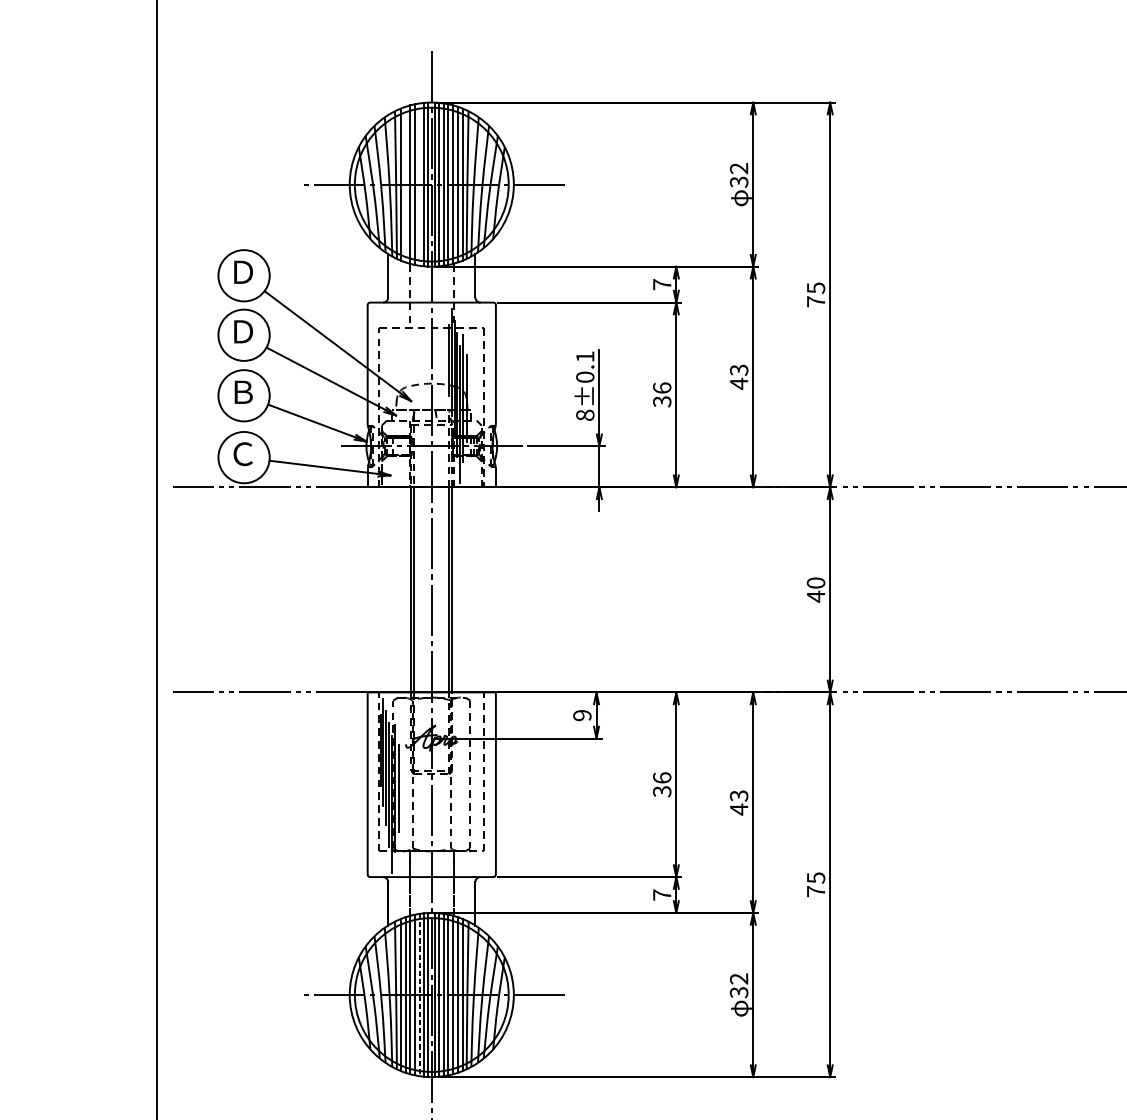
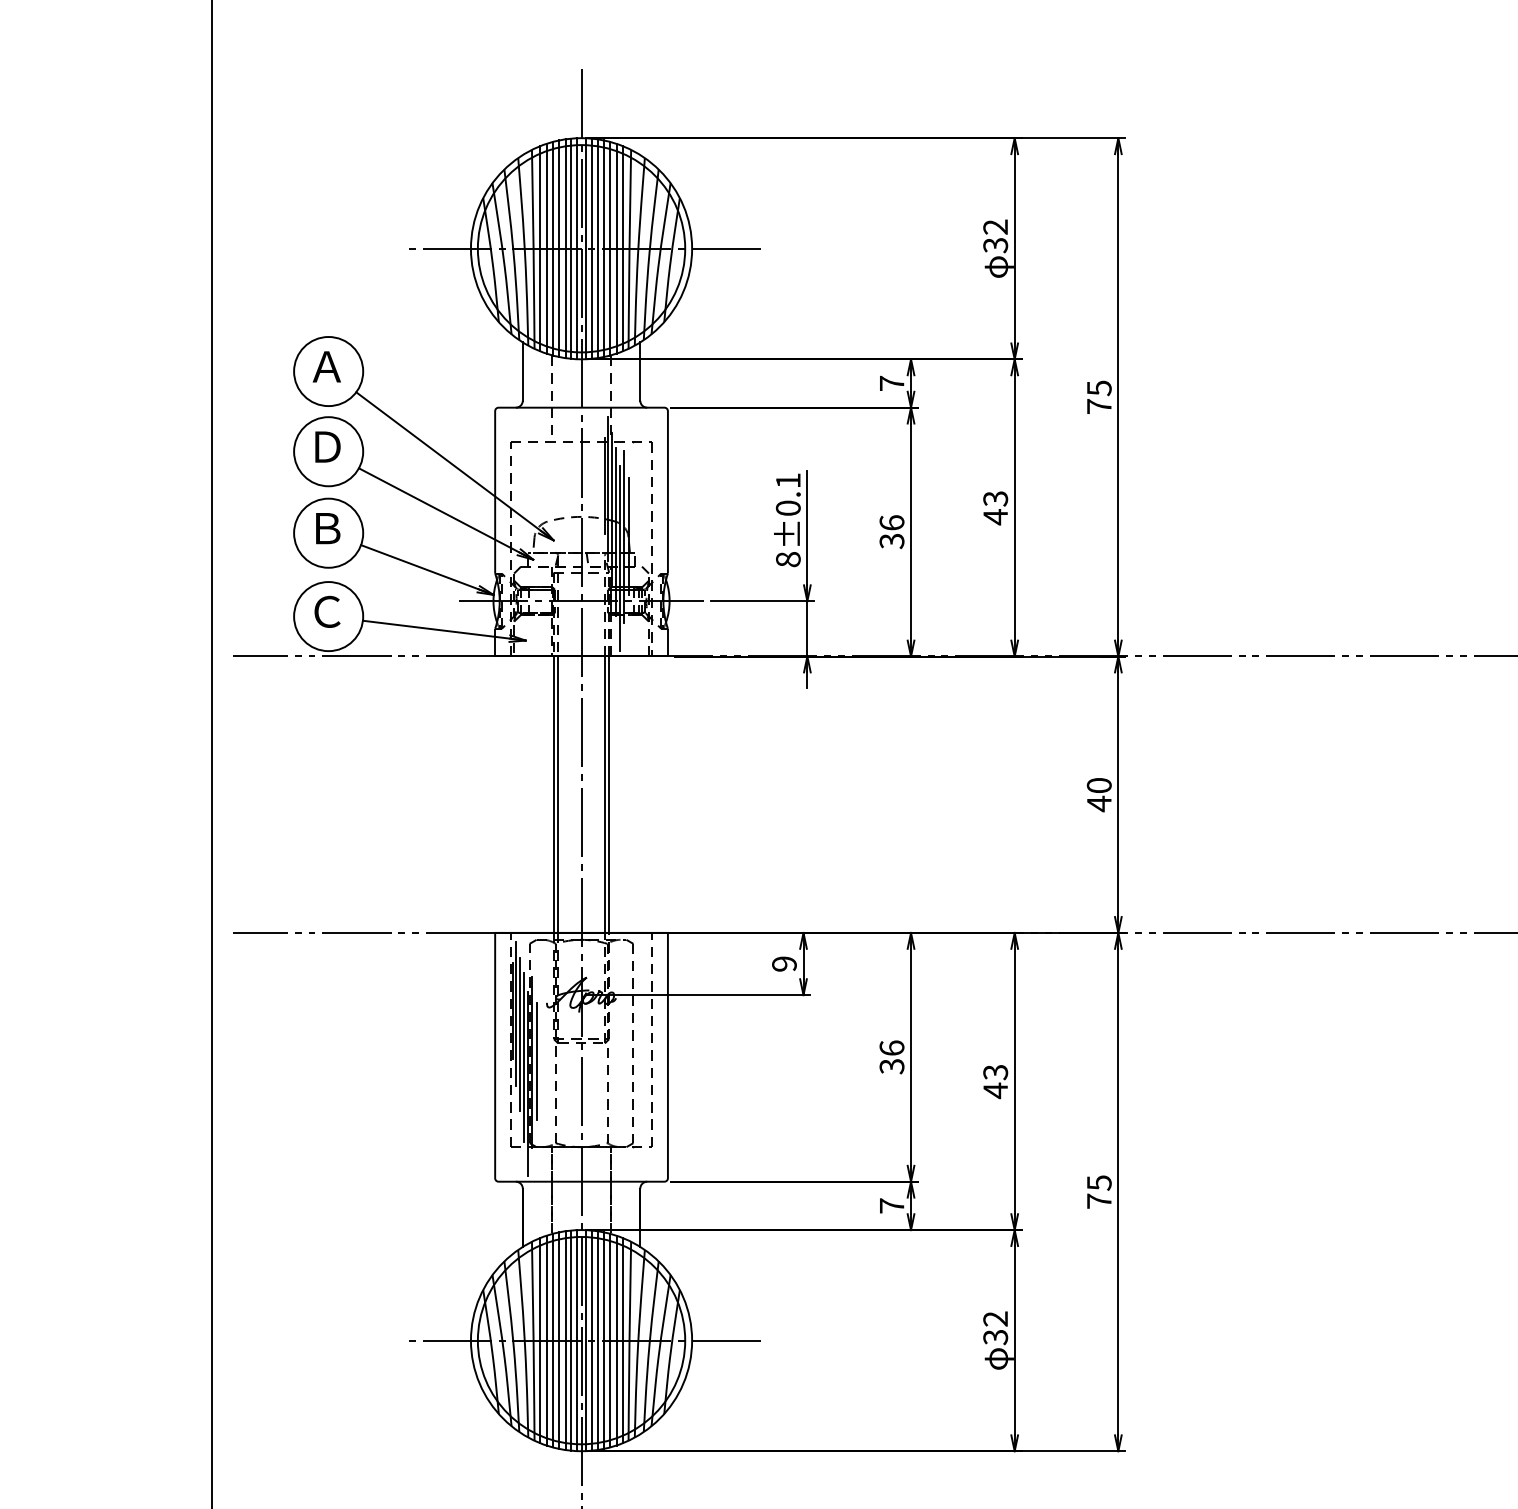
line: (405, 184) -> (546, 248), added
line: (419, 184) -> (565, 248), added
text: (242, 272) -> (326, 366), Ｄ -> Ａ
line: (419, 995) -> (565, 1341), dashed -> solid

